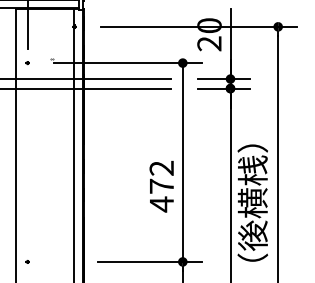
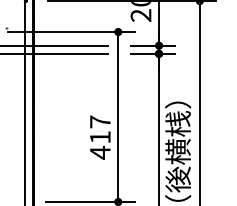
text: (161, 176) -> (100, 128), 472 -> 417

